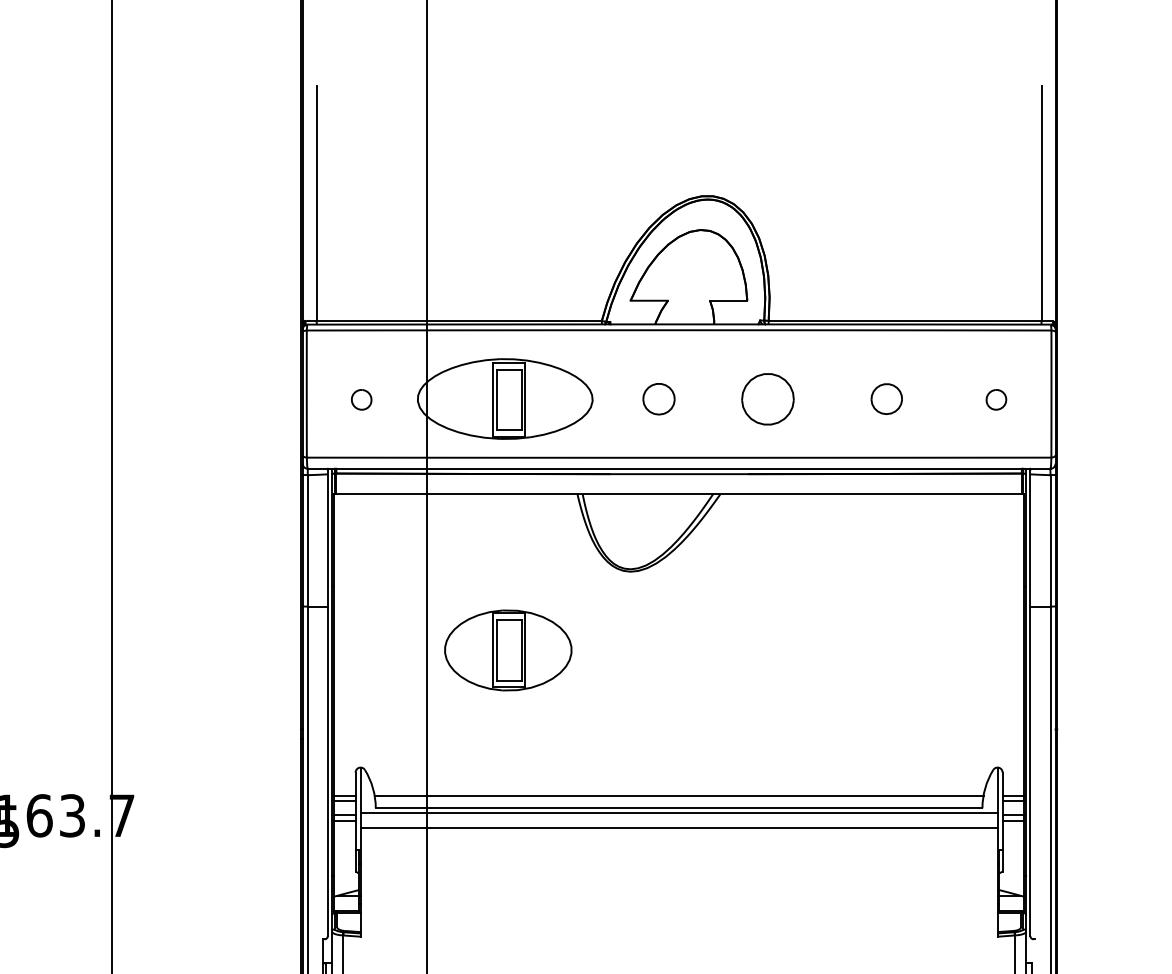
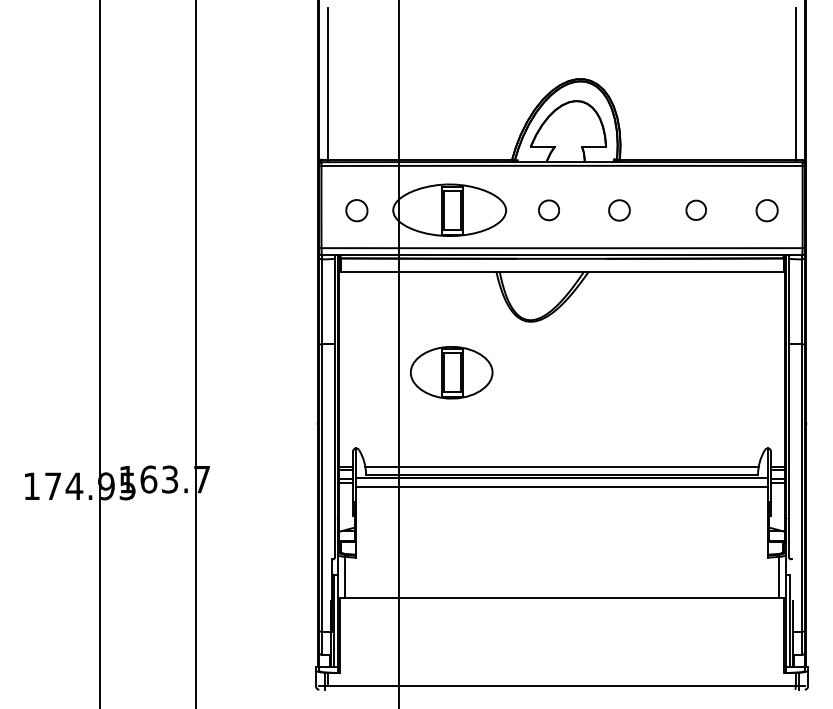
part: (361, 399) -> (356, 210), size x1.67
part: (768, 399) -> (619, 210), size x0.62
part: (995, 399) -> (766, 210), size x1.67

